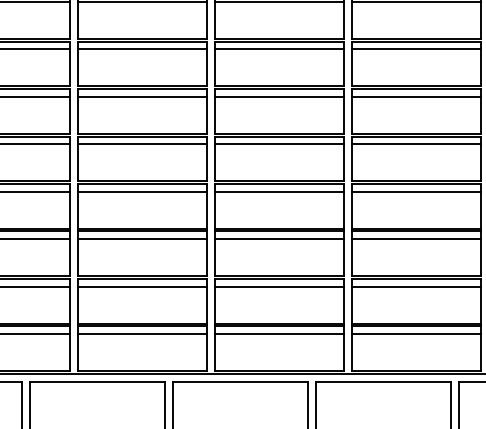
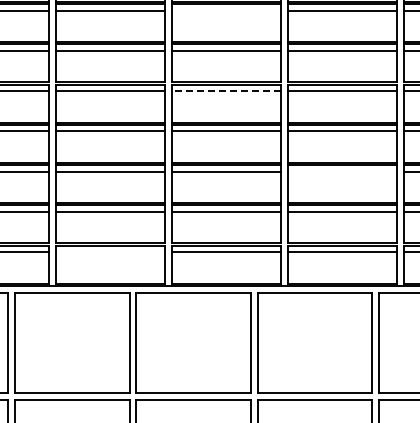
line: (279, 49) -> (226, 10), removed
line: (279, 144) -> (226, 91), solid -> dashed
line: (416, 238) -> (342, 171), removed
line: (141, 334) -> (109, 252), removed

